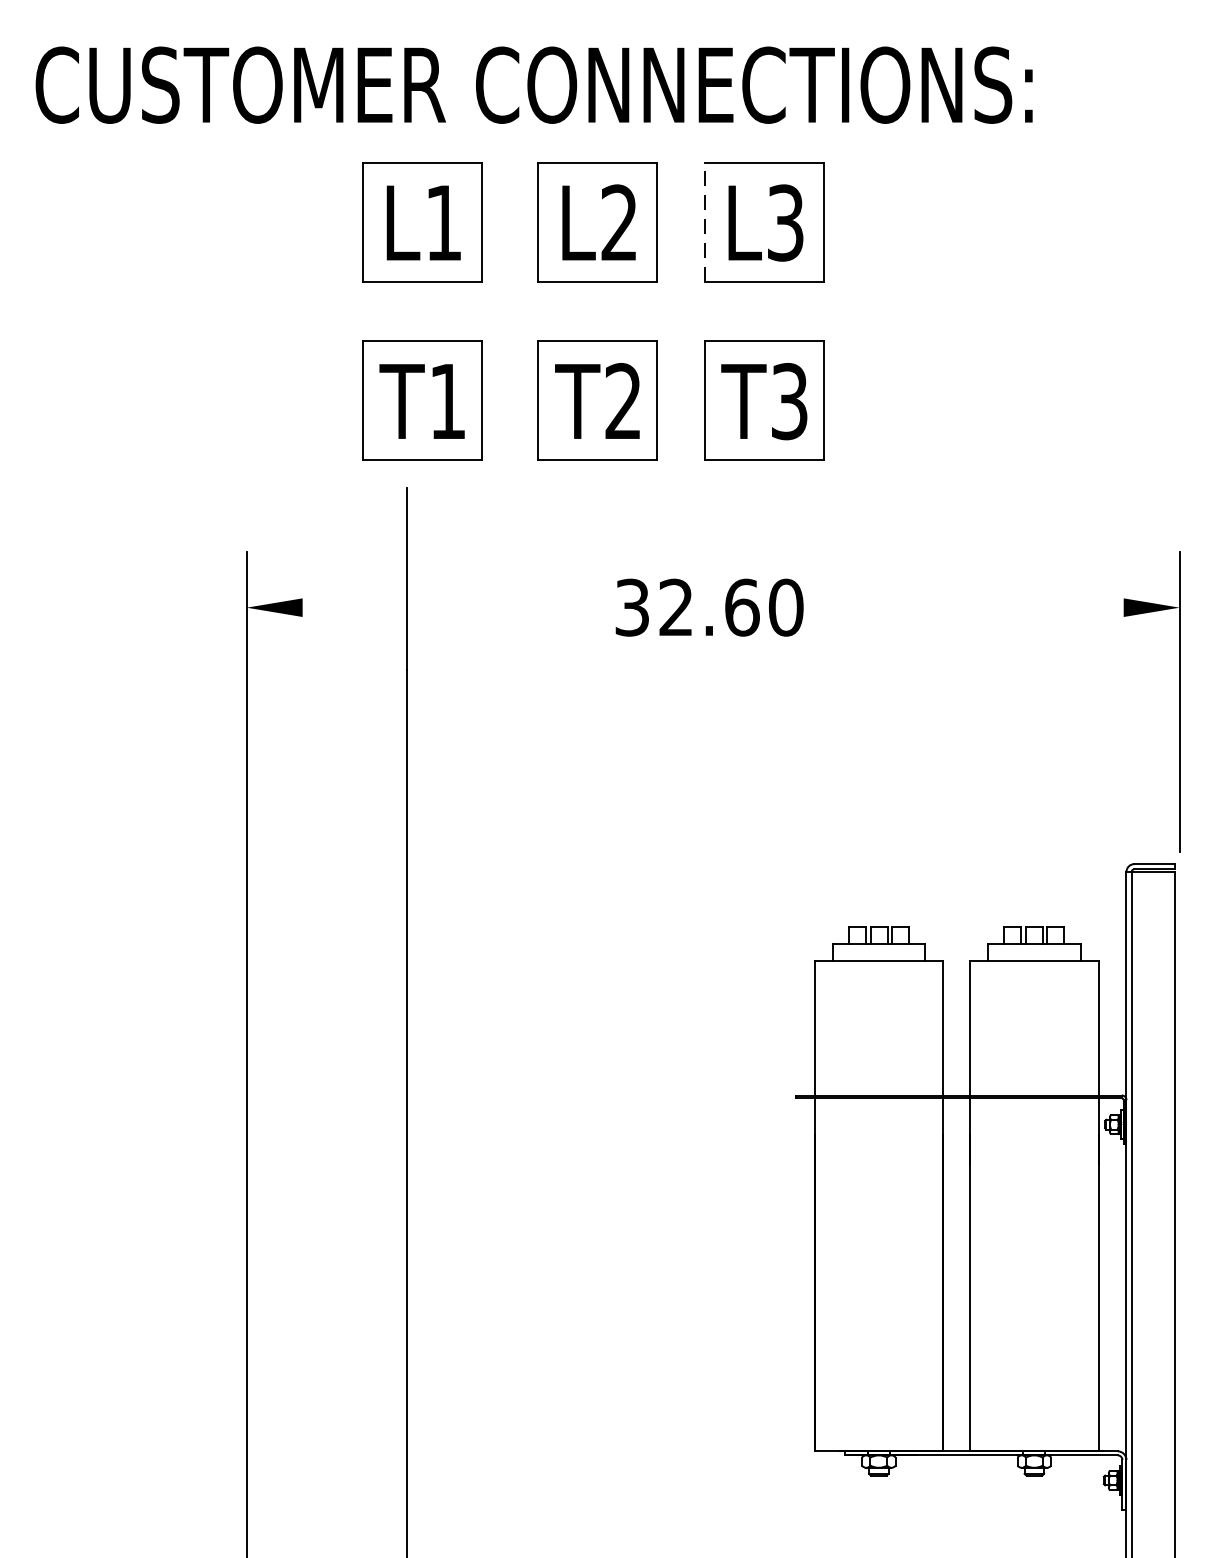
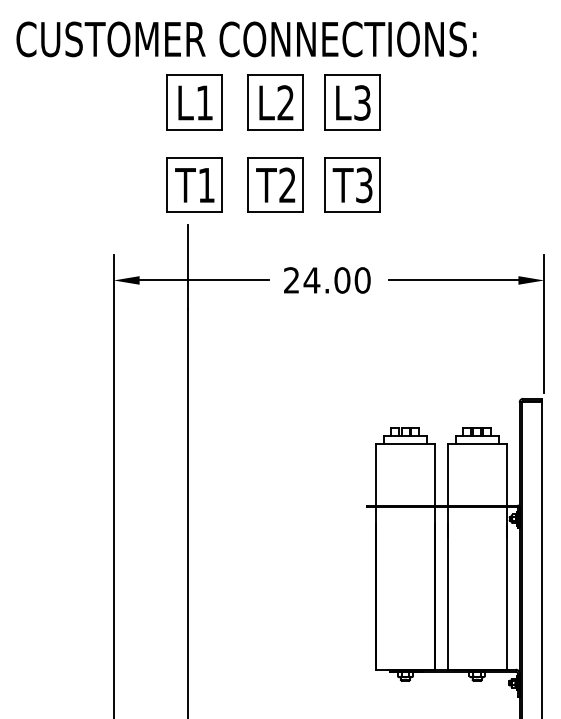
line: (705, 221) -> (325, 102), dashed -> solid
line: (441, 607) -> (203, 280), added
text: (688, 607) -> (317, 280), 32.60 -> 24.00
line: (982, 607) -> (453, 280), added

